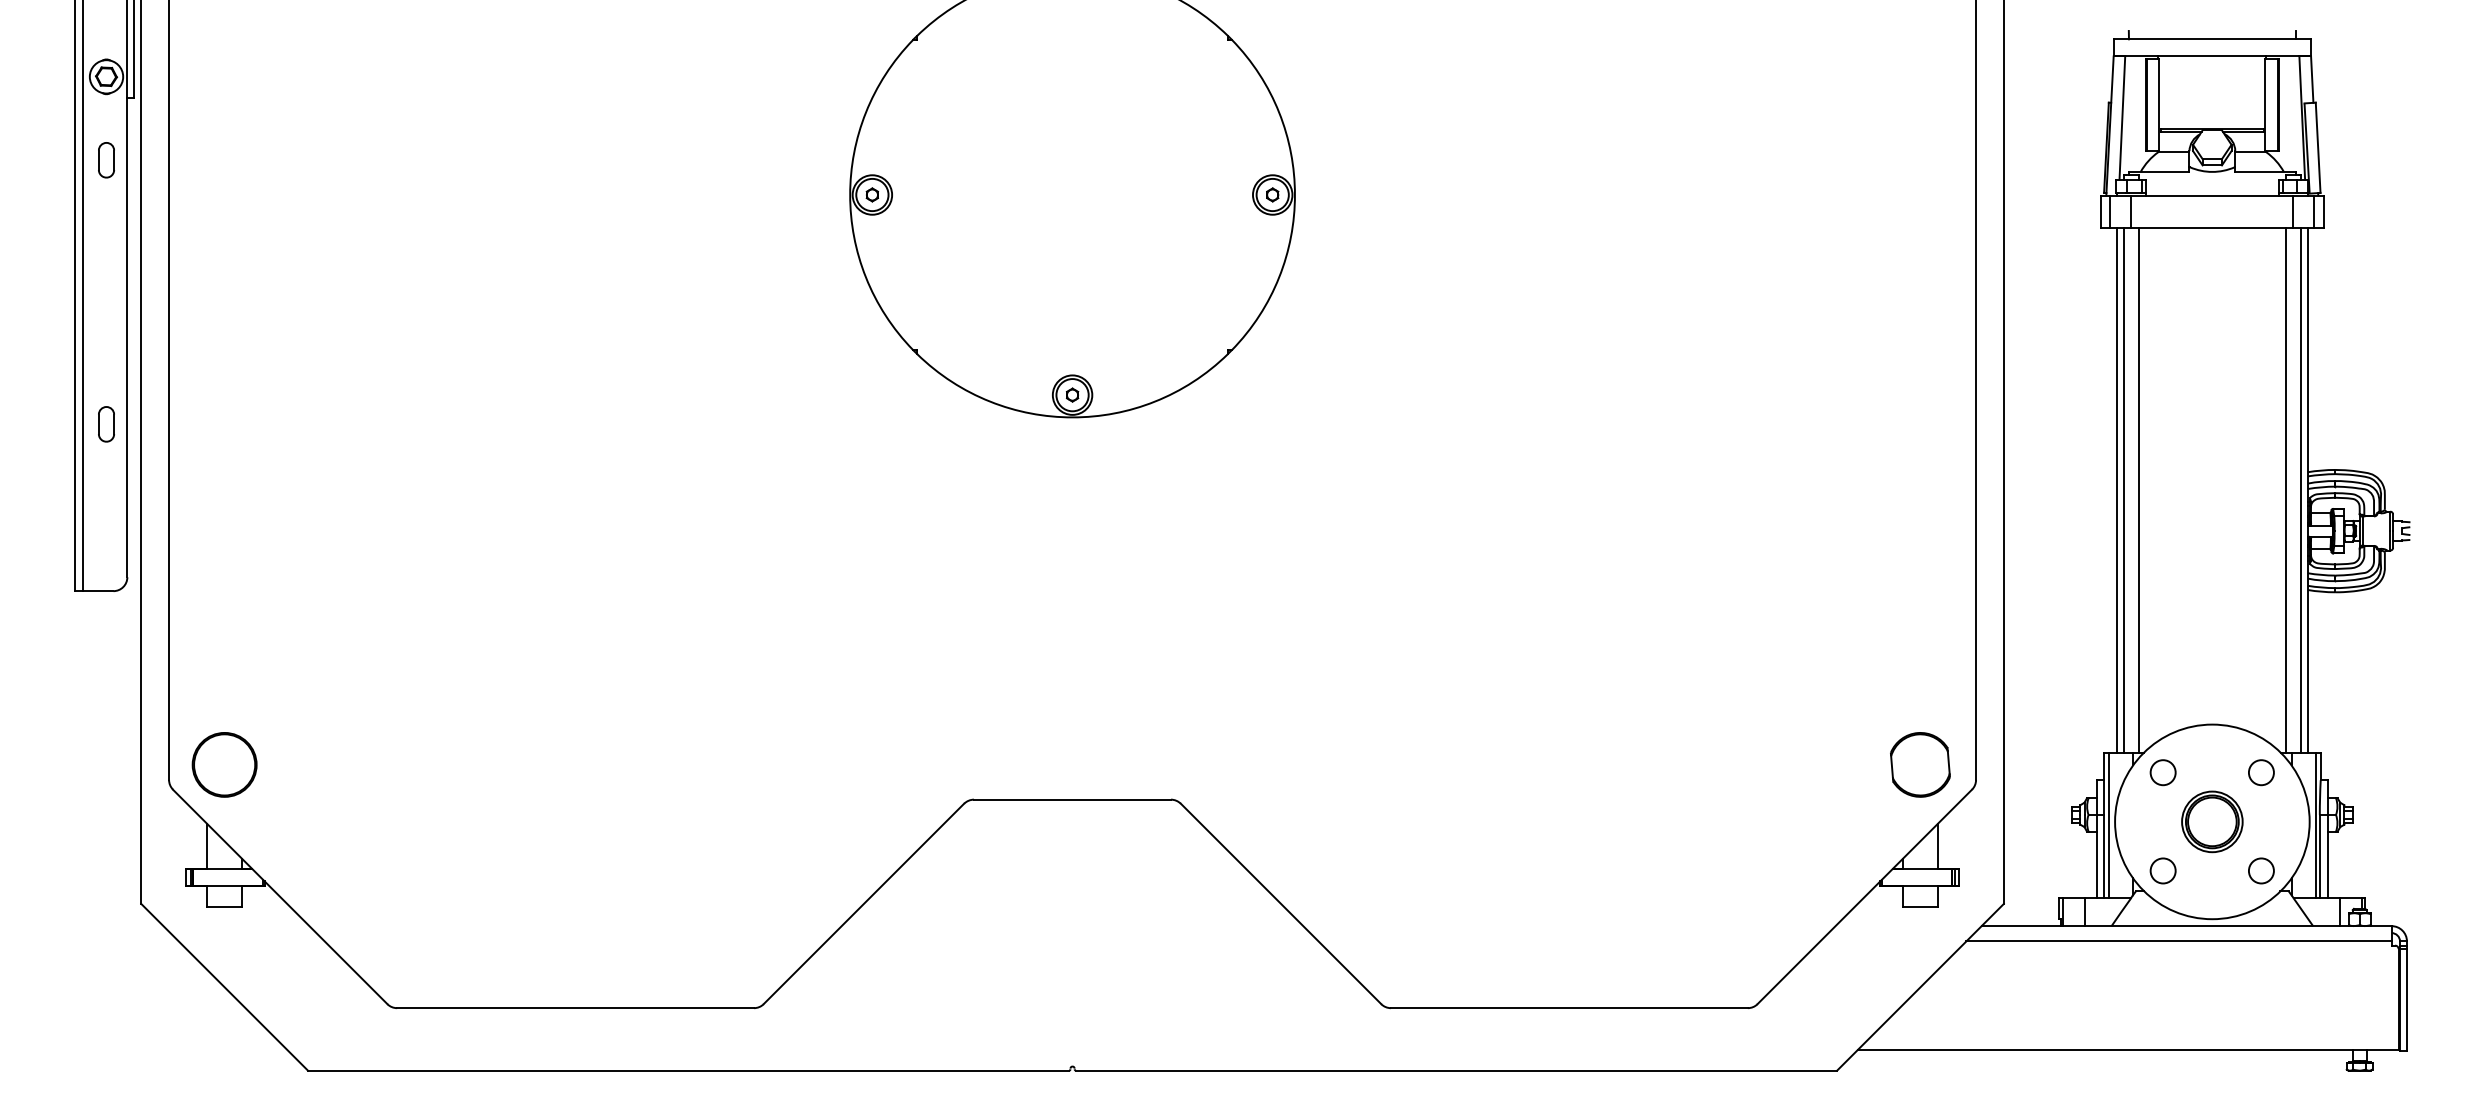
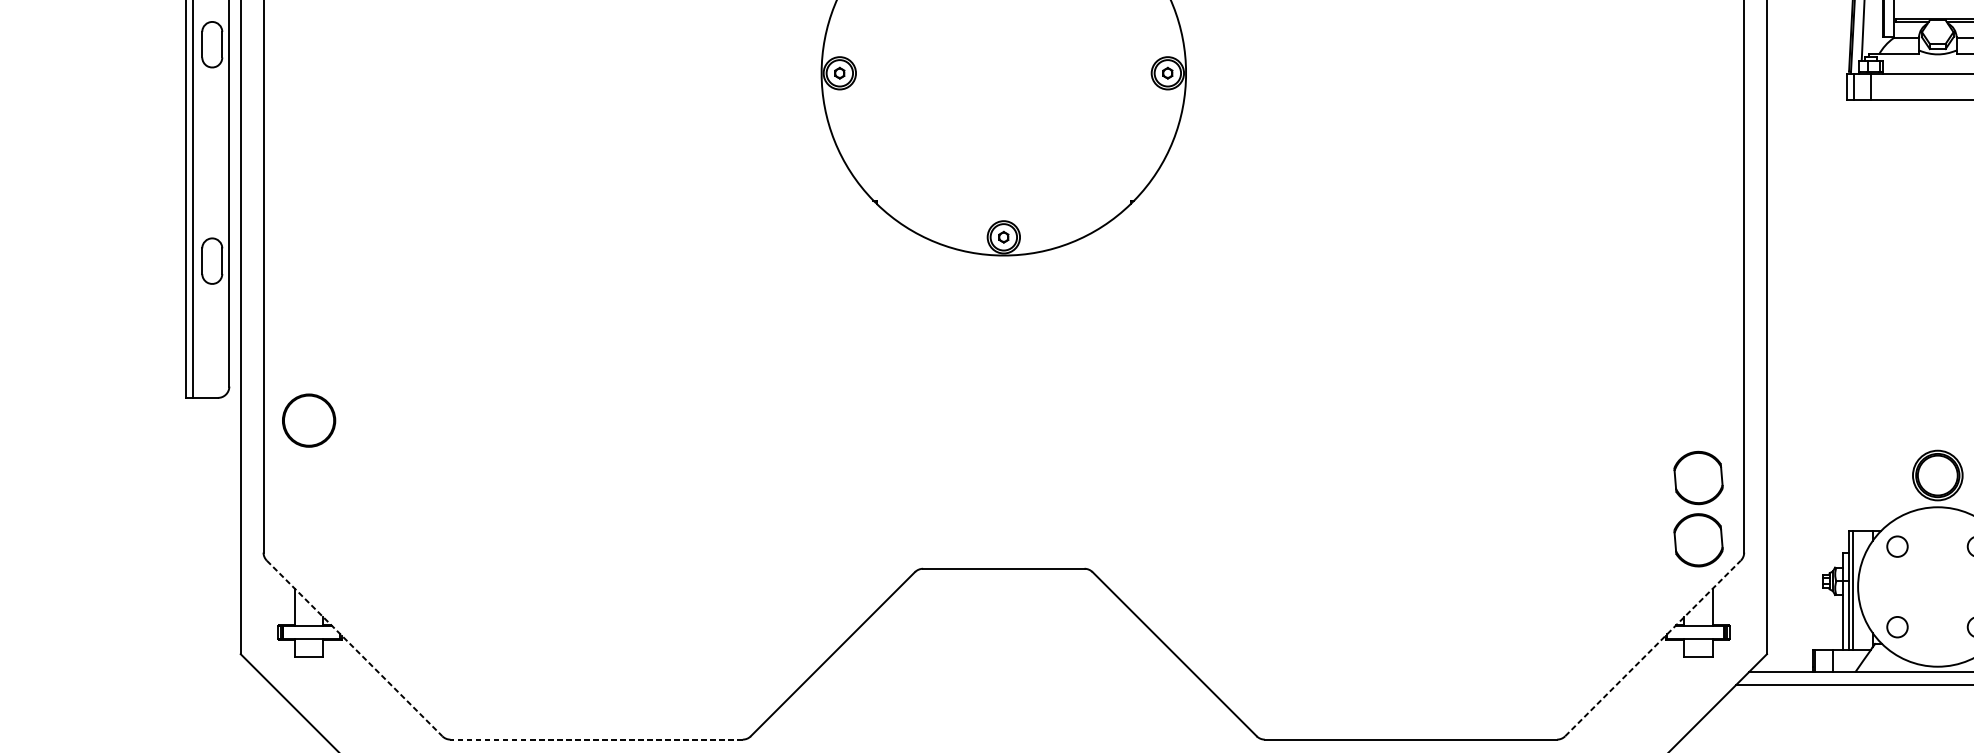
part: (106, 160) -> (212, 45), size x1.6
part: (106, 424) -> (212, 261), size x1.6
line: (2116, 490) -> (1859, 315), removed
line: (2123, 490) -> (1864, 315), removed
line: (2138, 490) -> (1877, 315), removed
part: (1920, 688) -> (1698, 477), added
part: (224, 764) -> (308, 420), moved
part: (2212, 821) -> (1937, 475), moved
line: (1865, 896) -> (1653, 648), solid -> dashed
line: (280, 897) -> (354, 648), solid -> dashed
line: (575, 1008) -> (596, 739), solid -> dashed

